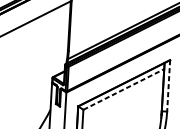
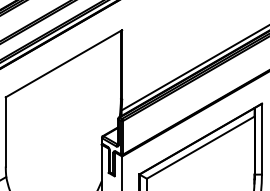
line: (168, 86) -> (261, 139), dashed -> solid
line: (124, 89) -> (201, 147), dashed -> solid

